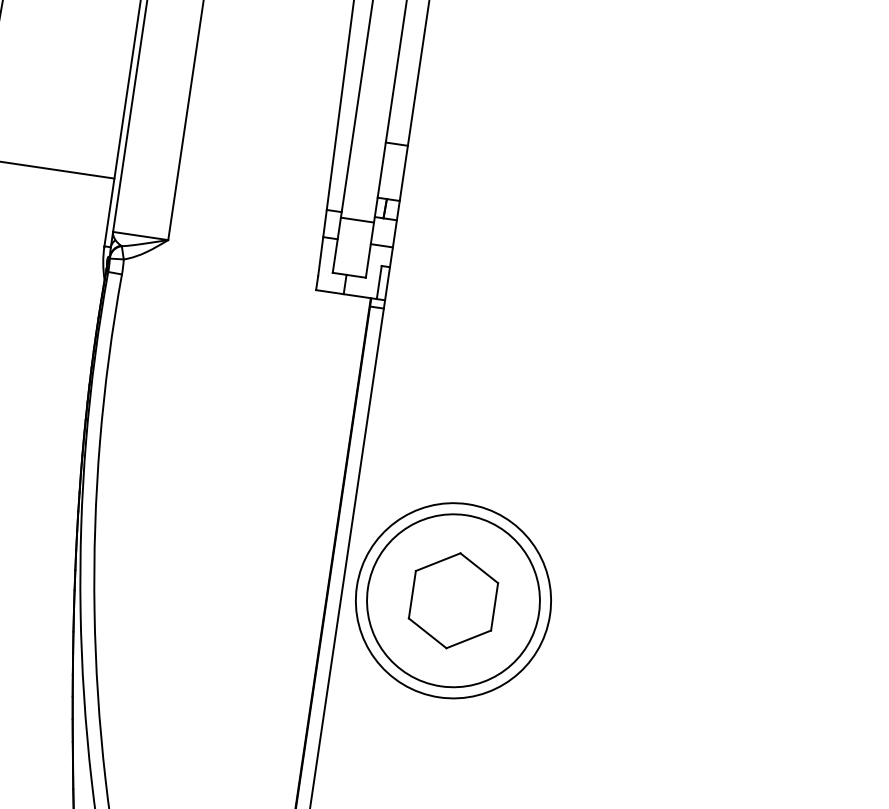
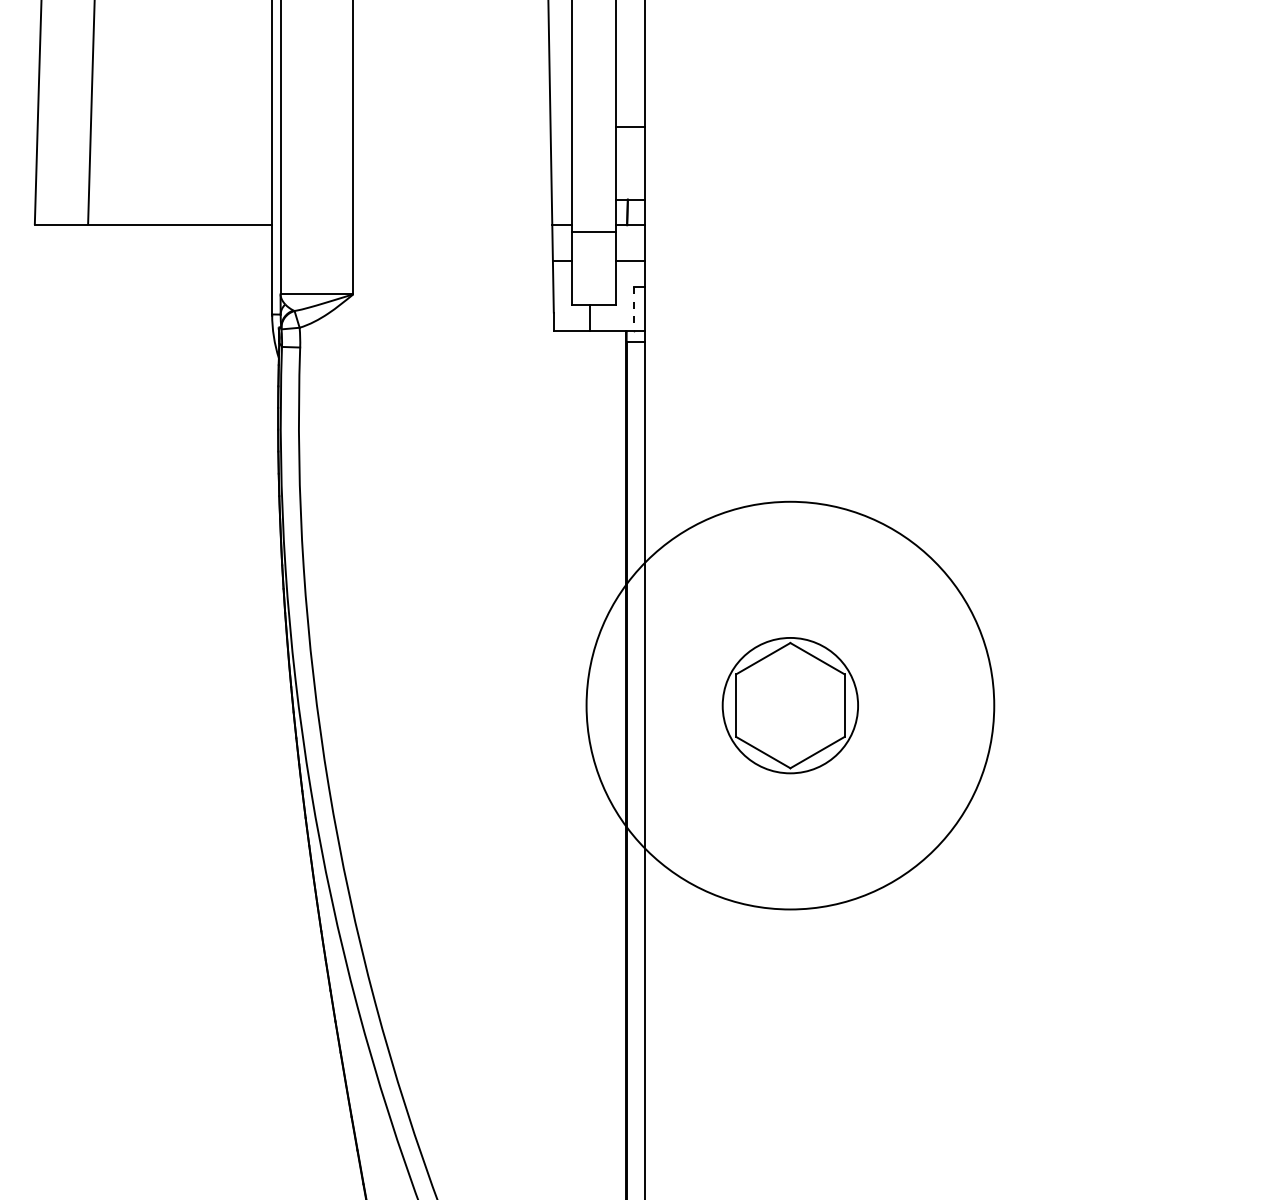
line: (379, 282) -> (633, 308), solid -> dashed
circle: (453, 600) -> (790, 705), size x0.6
circle: (453, 600) -> (790, 705), size x1.6

